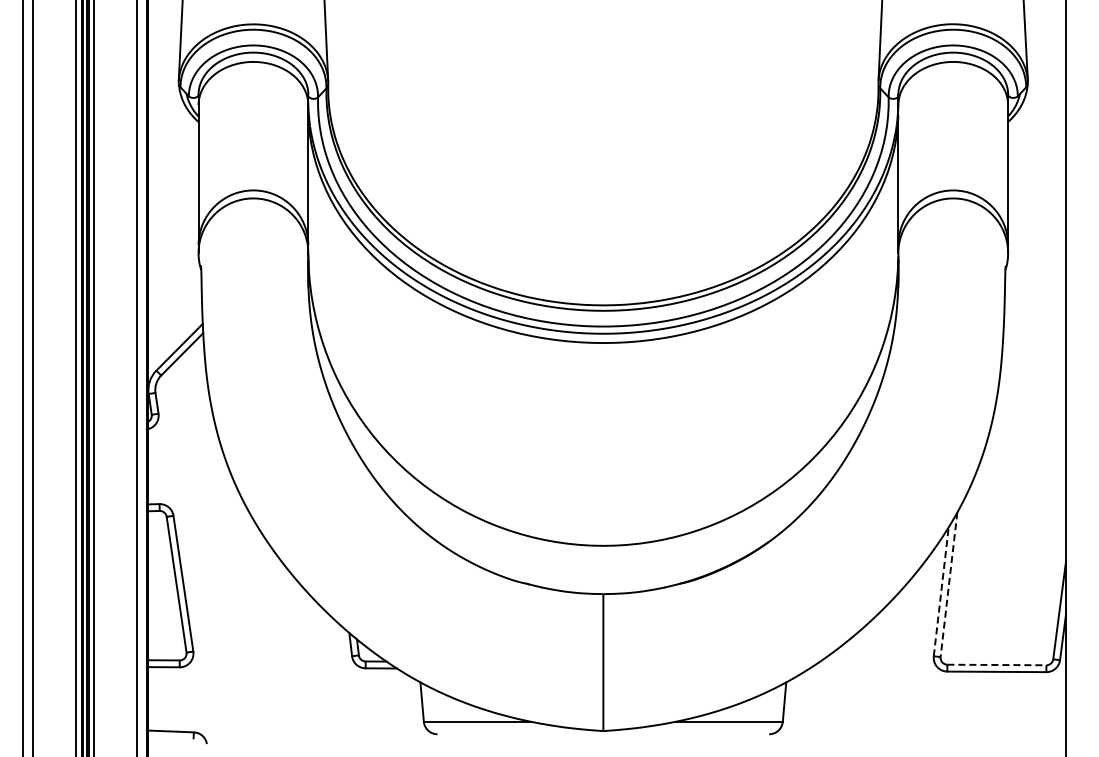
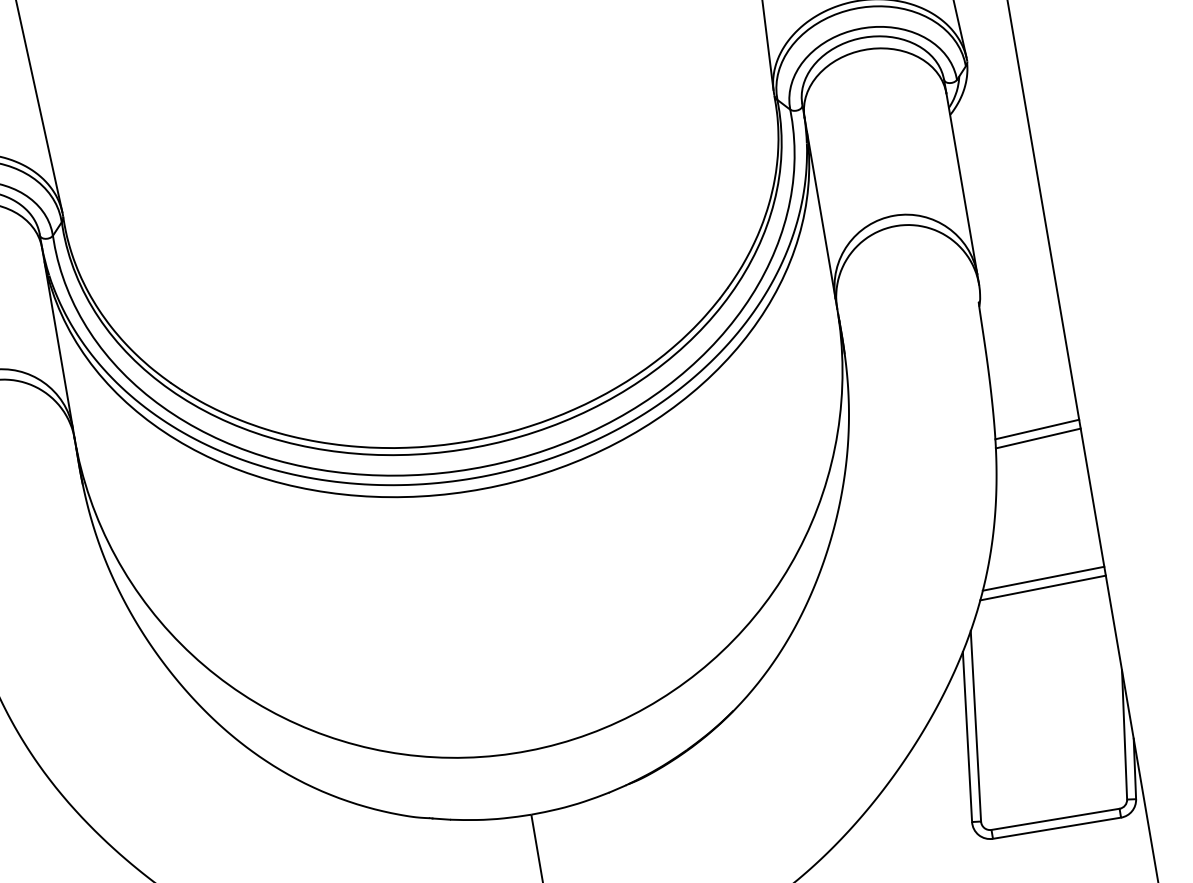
line: (1033, 369) -> (1037, 429), added
line: (1032, 376) -> (1037, 438), added
line: (1018, 482) -> (1043, 578), added
line: (1017, 489) -> (1043, 588), added
line: (948, 584) -> (975, 726), dashed -> solid
line: (941, 591) -> (967, 736), dashed -> solid
line: (996, 665) -> (1055, 820), dashed -> solid

